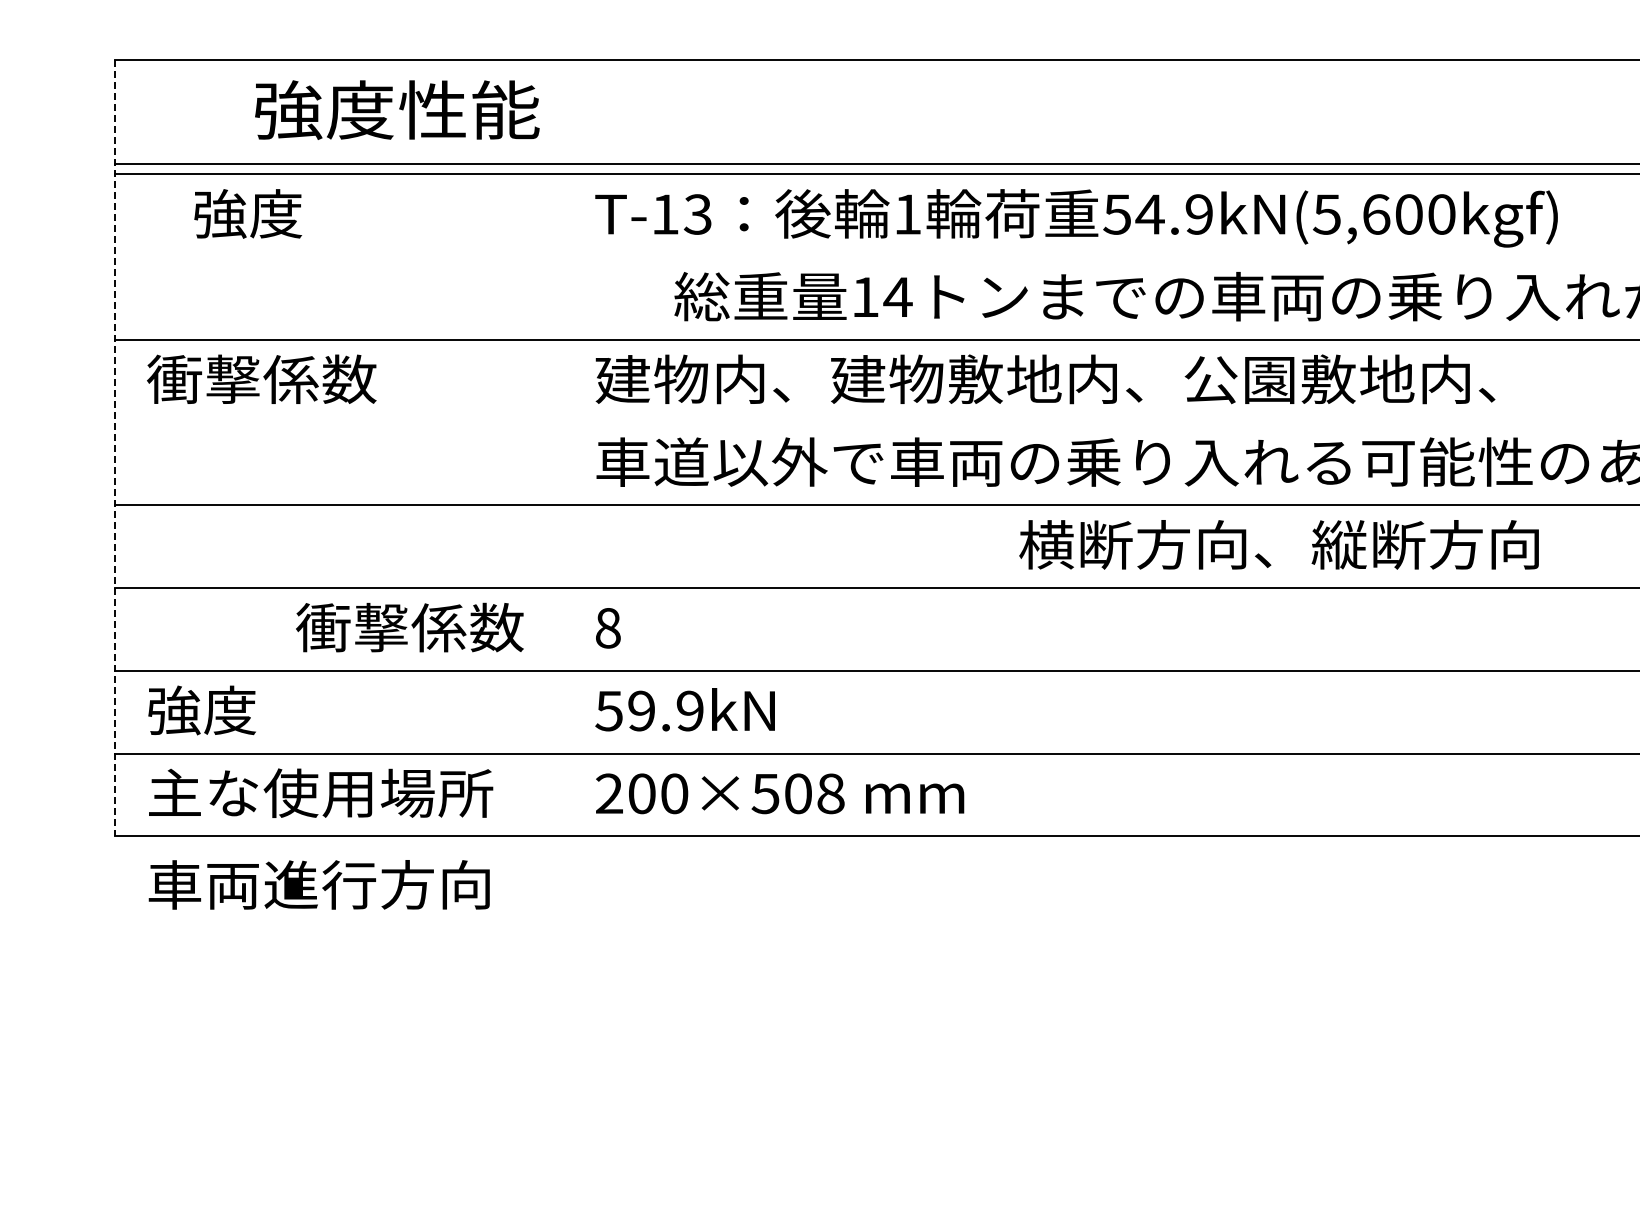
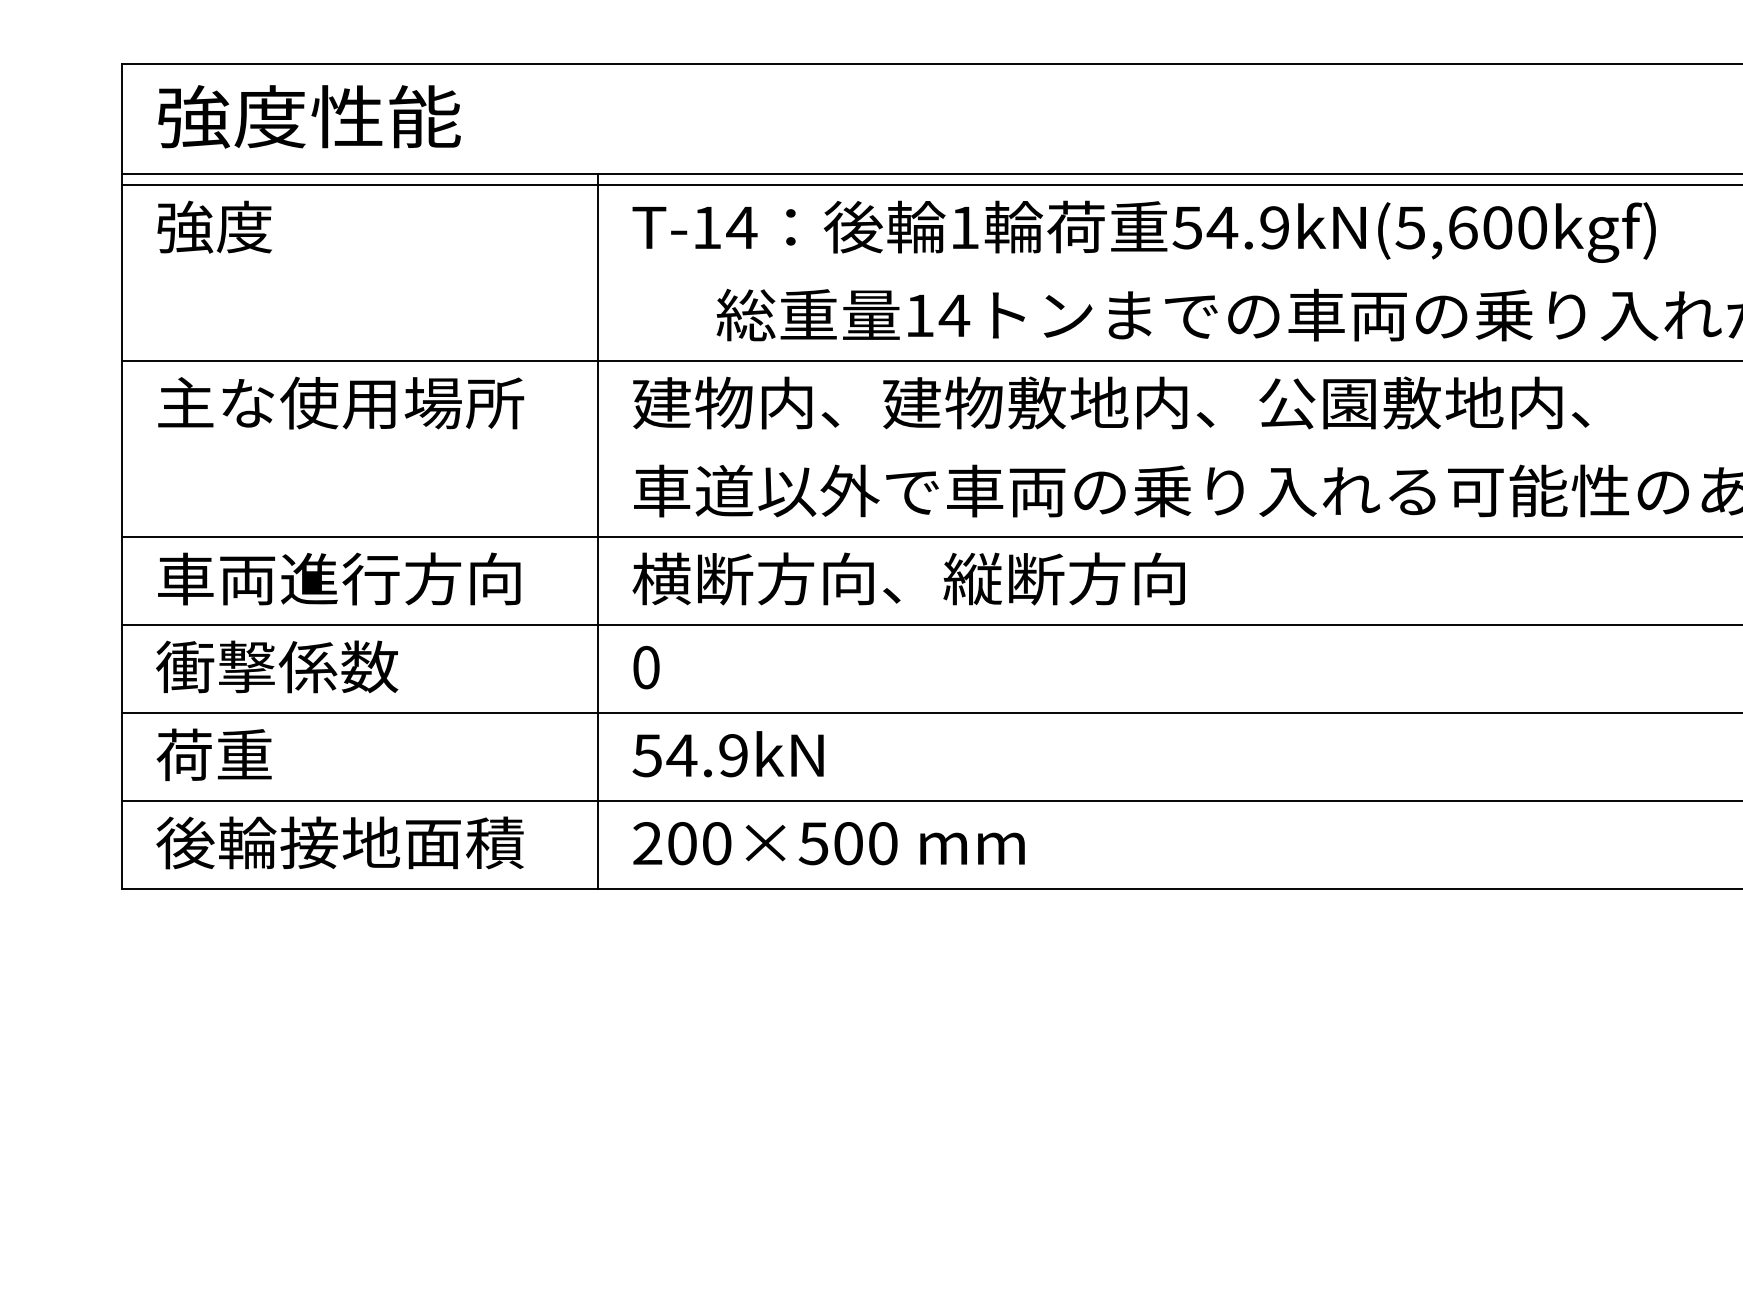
text: (397, 109) -> (309, 116), moved
text: (248, 213) -> (215, 226), moved
text: (697, 214) -> (741, 227), T-13 -> T-14
text: (320, 379) -> (340, 403), 衝撃係数 -> 主な使用場所
line: (114, 448) -> (121, 476), dashed -> solid
line: (562, 499) -> (597, 530), added
text: (1278, 544) -> (908, 578), moved
text: (409, 627) -> (276, 666), moved
text: (608, 627) -> (646, 666), 8 -> 0
text: (201, 710) -> (214, 755), 強度 -> 荷重
text: (641, 710) -> (681, 755), 59.9kN -> 54.9kN
text: (320, 792) -> (340, 842), 主な使用場所 -> 後輪接地面積
text: (830, 793) -> (882, 843), 200×508 -> 200×500
text: (318, 884) -> (338, 578), moved

